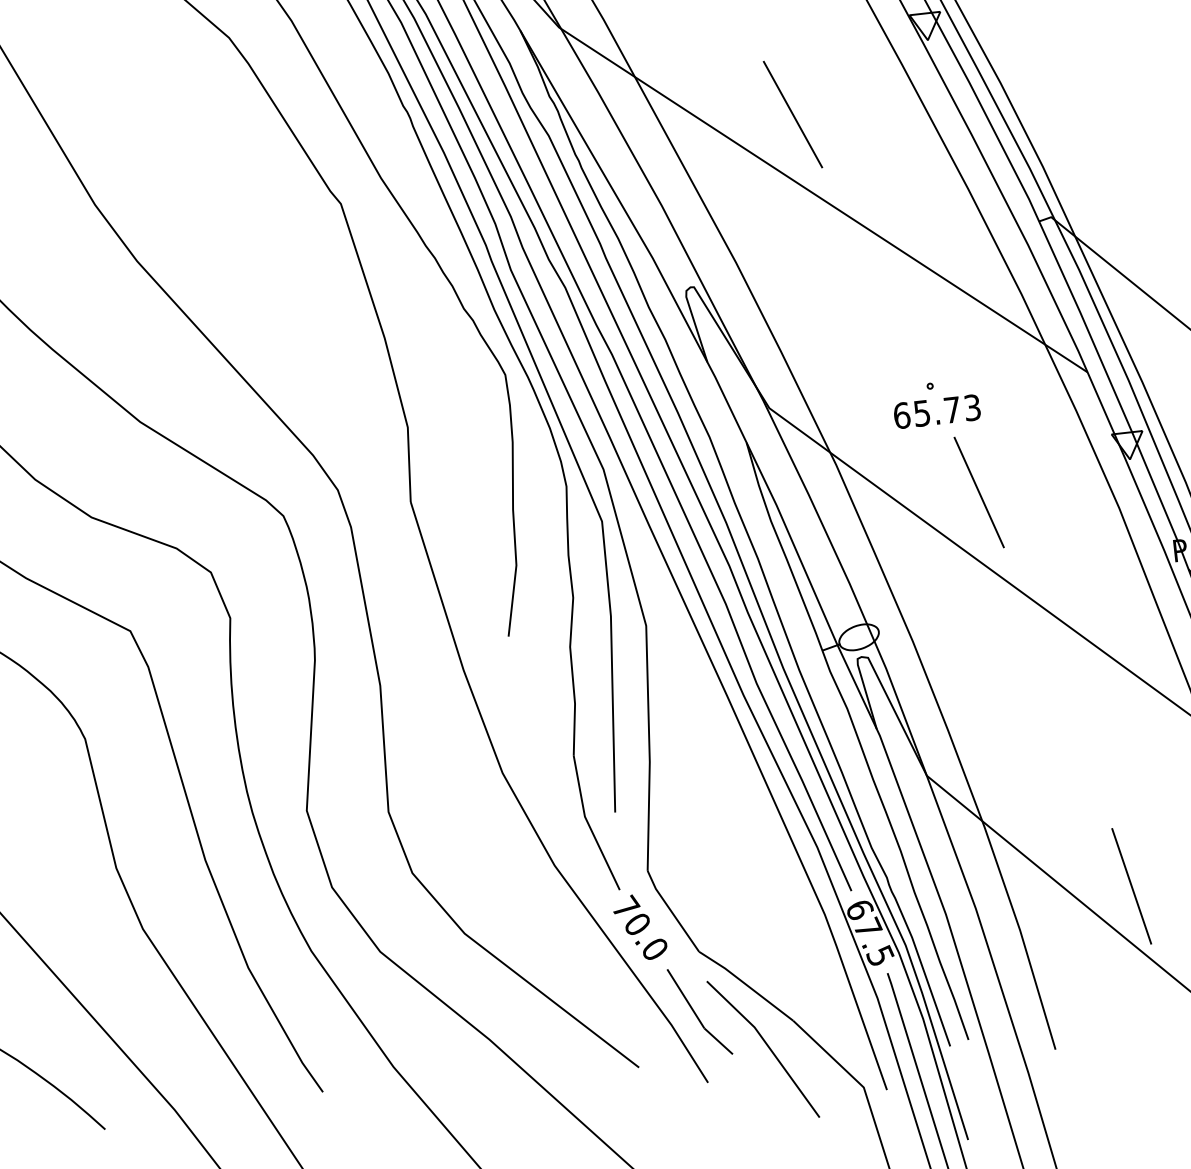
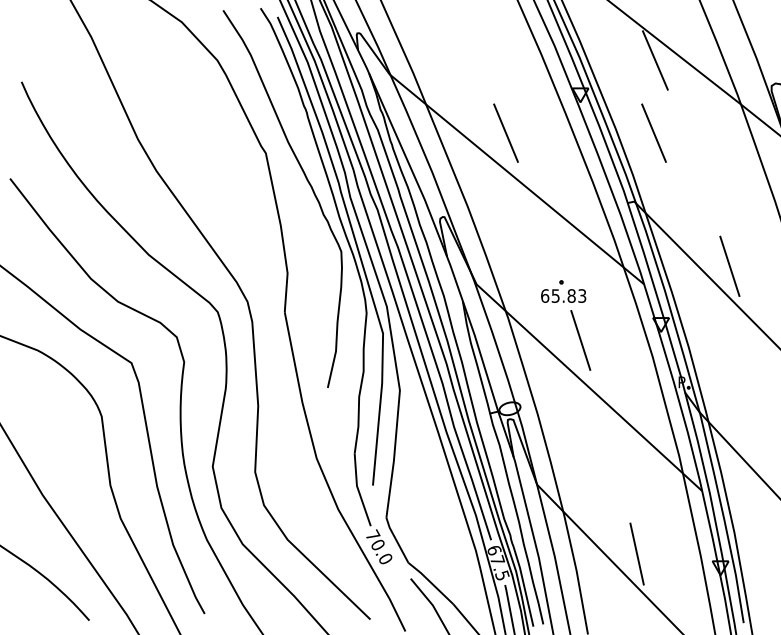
line: (1073, 81) -> (653, 132), added
text: (951, 409) -> (571, 295), 65.73 -> 65.83
part: (700, 1012) -> (405, 594), removed

